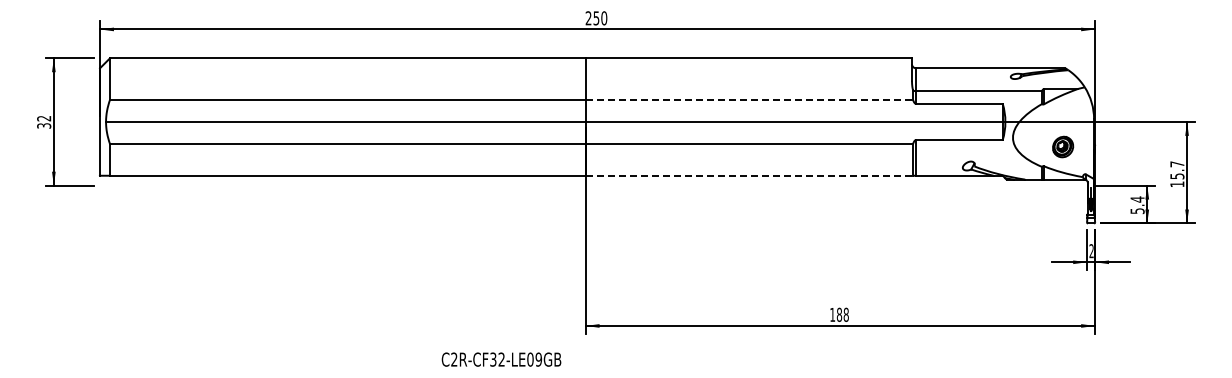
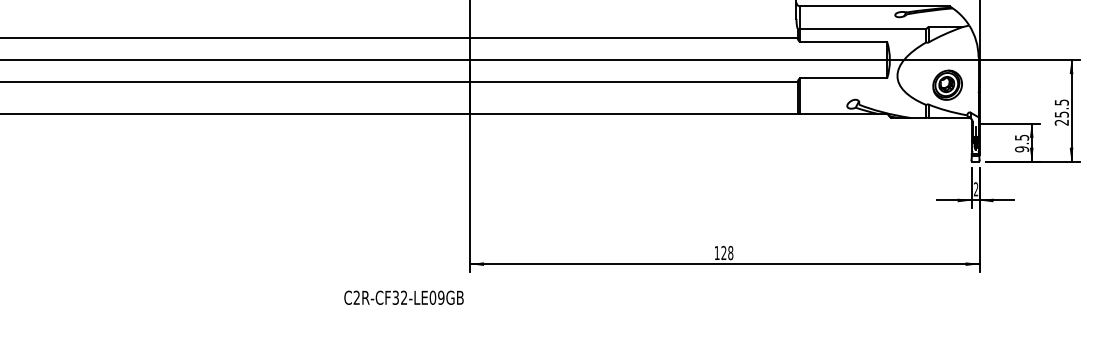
line: (749, 99) -> (633, 37), dashed -> solid
part: (1062, 146) -> (946, 84), size x1.43
text: (1177, 174) -> (1061, 112), 15.7 -> 25.5
line: (749, 175) -> (633, 113), dashed -> solid
text: (1137, 205) -> (1021, 143), 5.4 -> 9.5
text: (839, 314) -> (723, 252), 188 -> 128
text: (501, 359) -> (403, 297), moved

